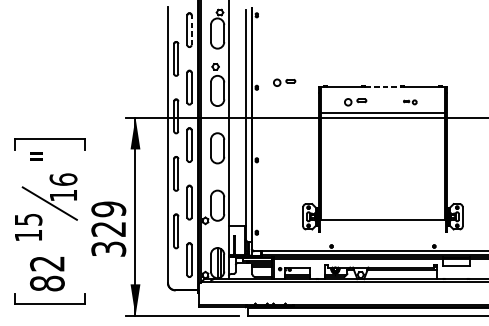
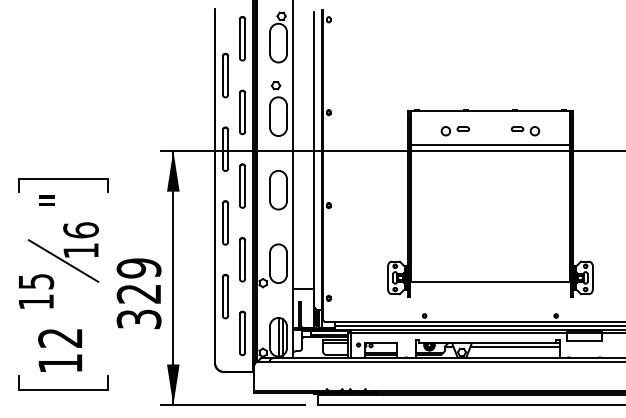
line: (191, 29) -> (245, 38), dashed -> solid
part: (283, 83) -> (363, 106), removed
line: (383, 86) -> (490, 111), dashed -> solid
part: (410, 102) -> (525, 131), size x1.67
text: (47, 283) -> (60, 363), 82 -> 12

